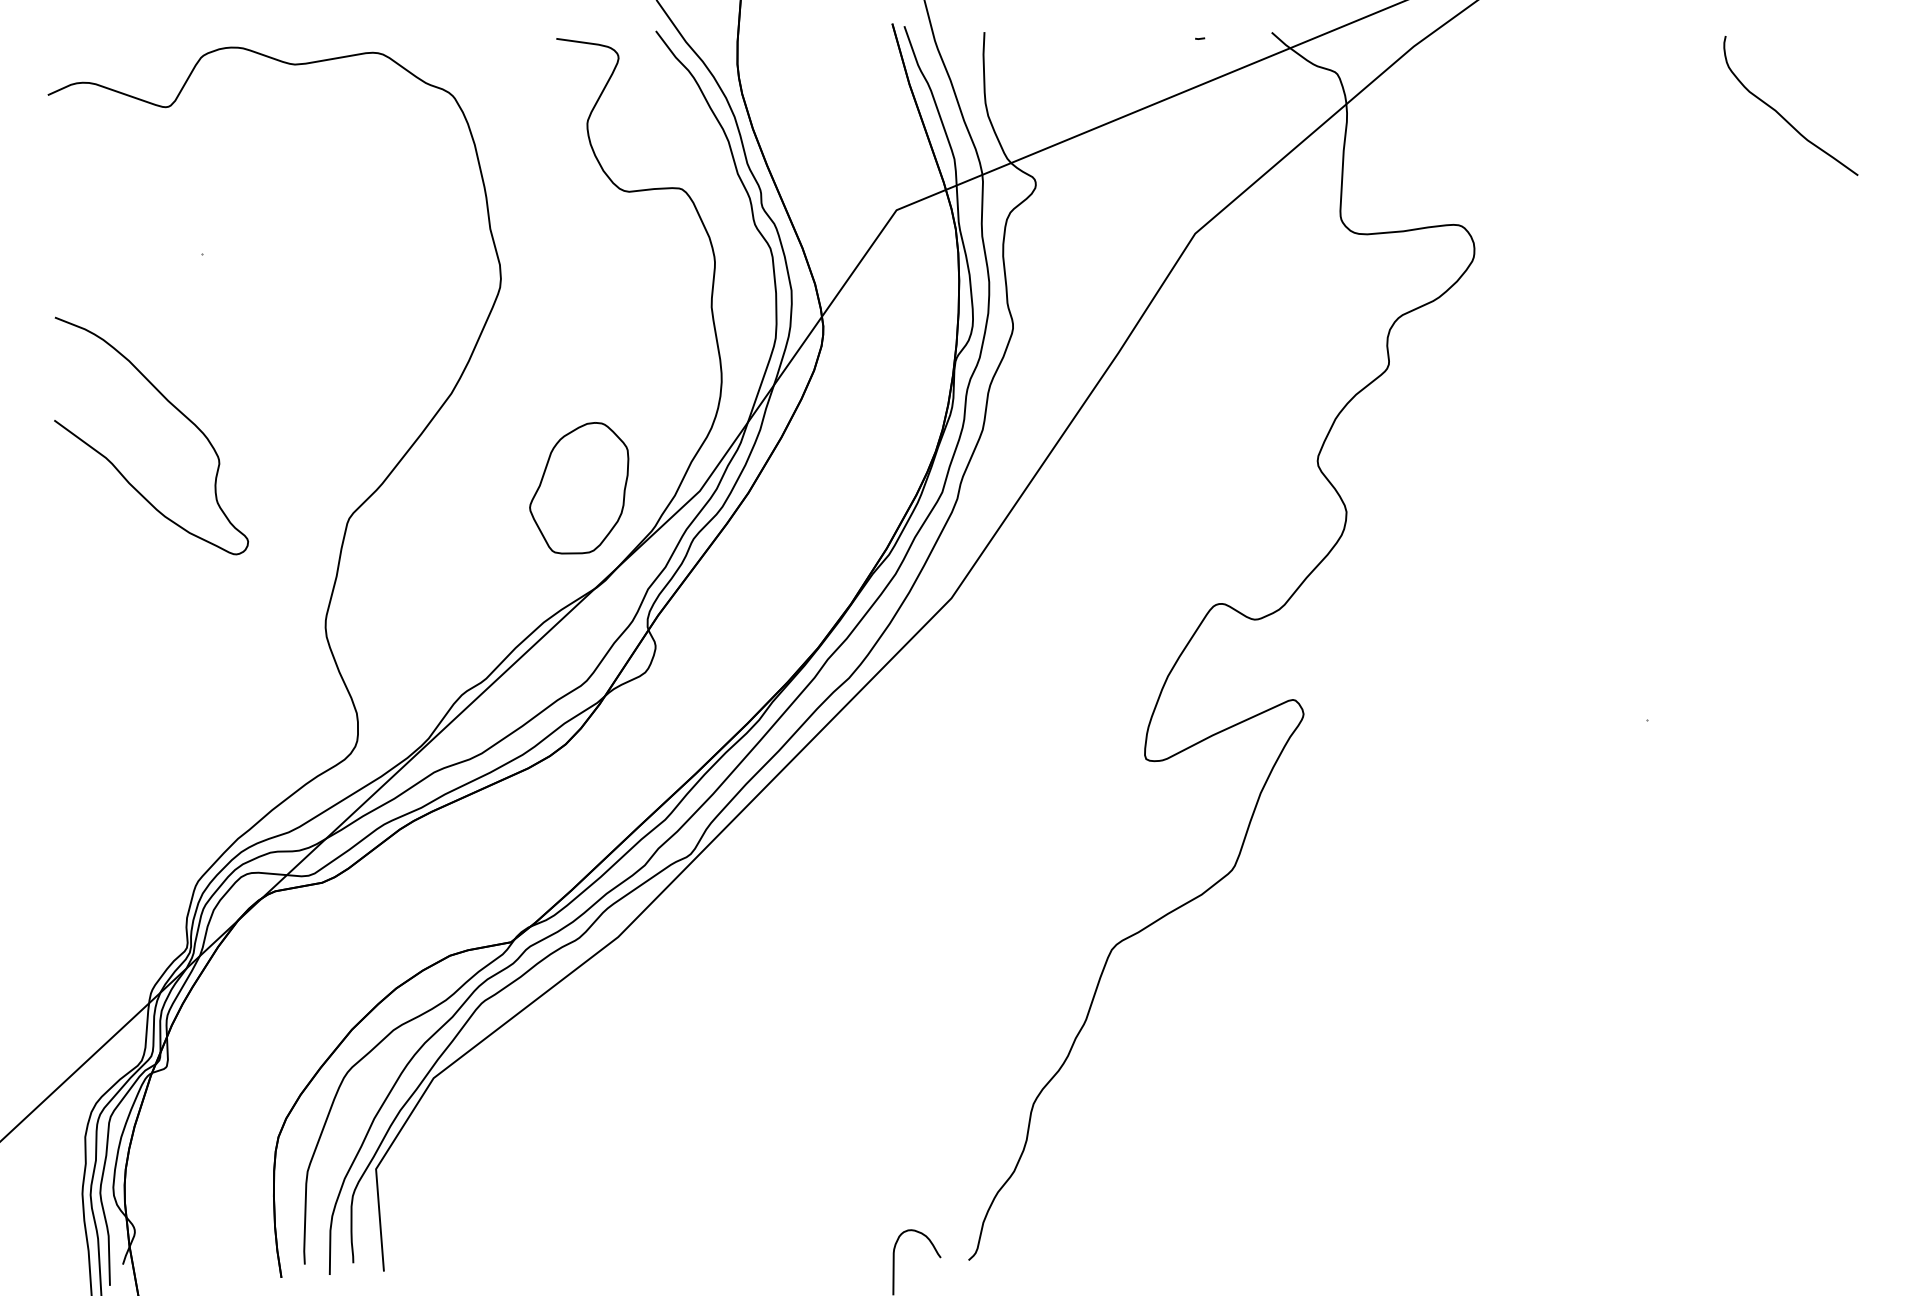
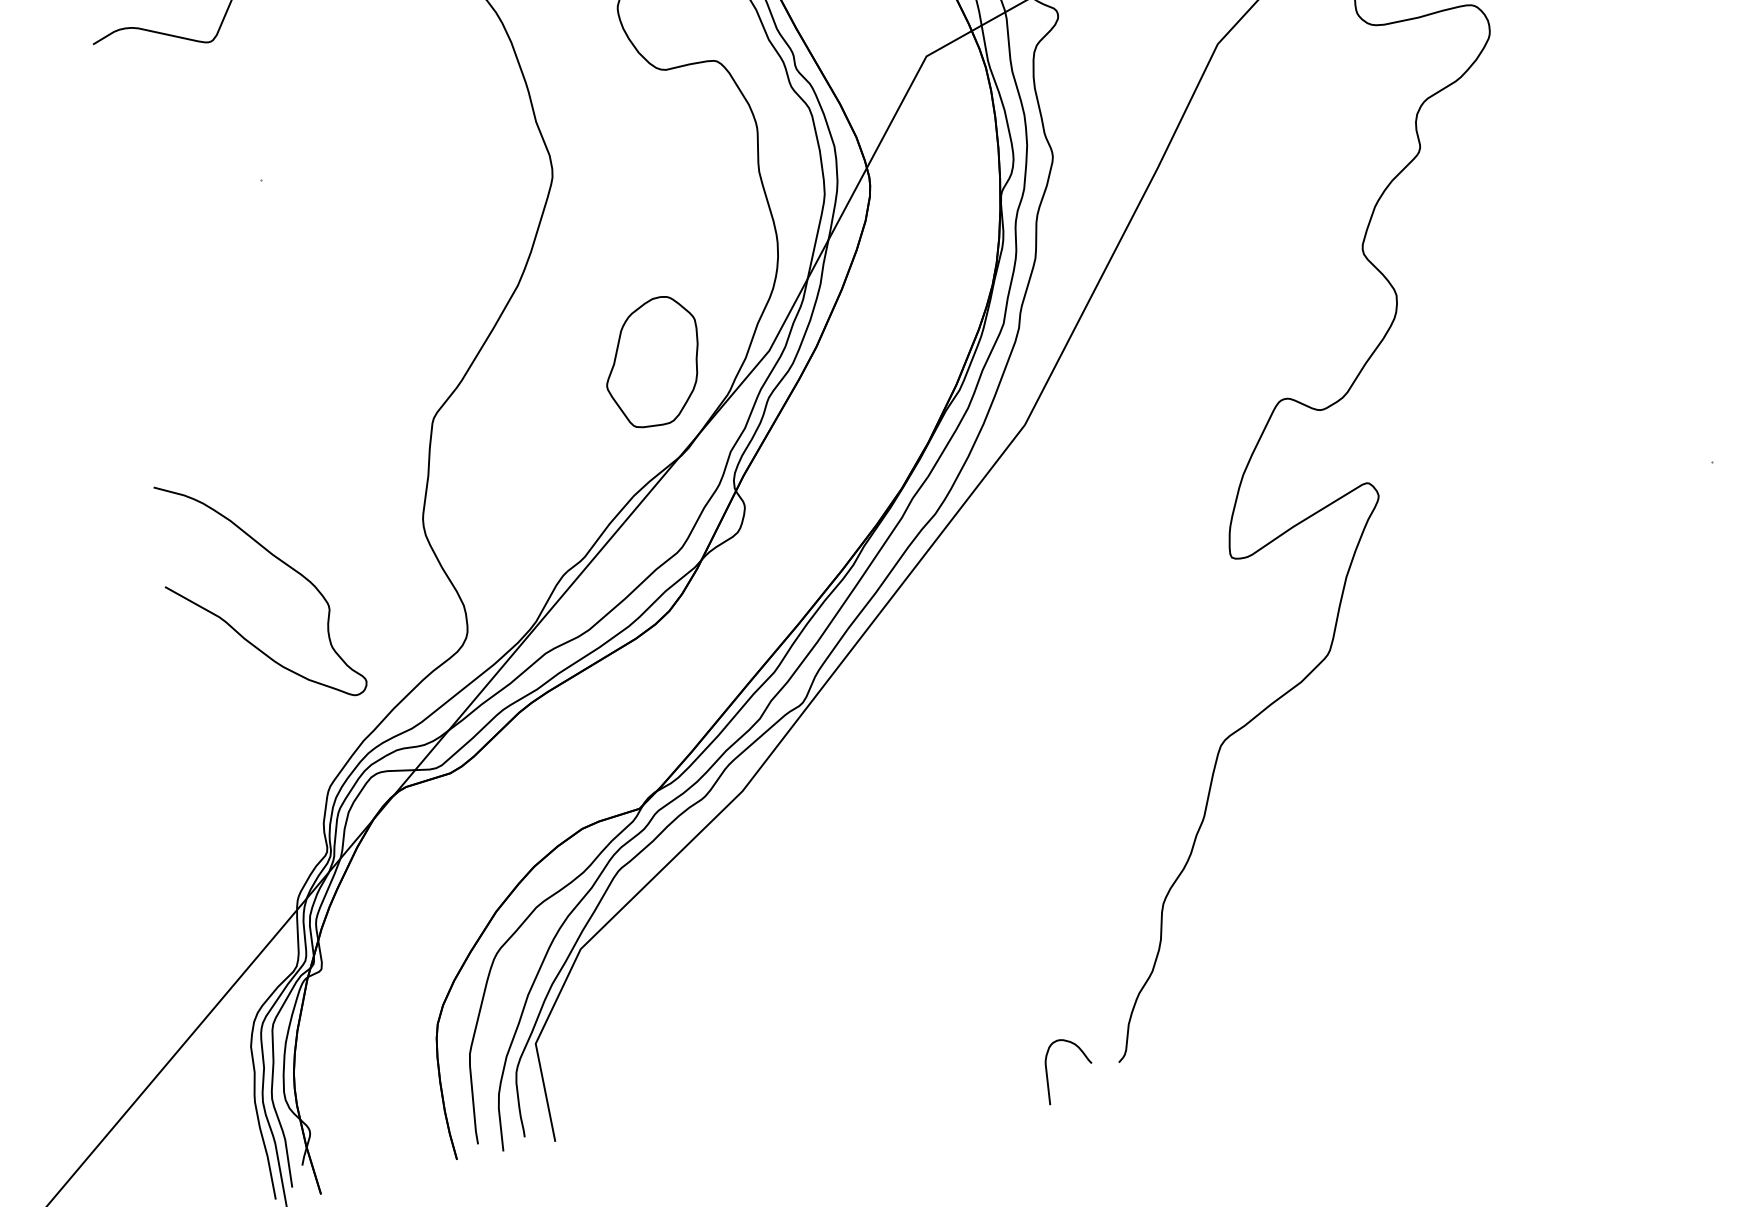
curve: (172, 406) -> (277, 559), moved

